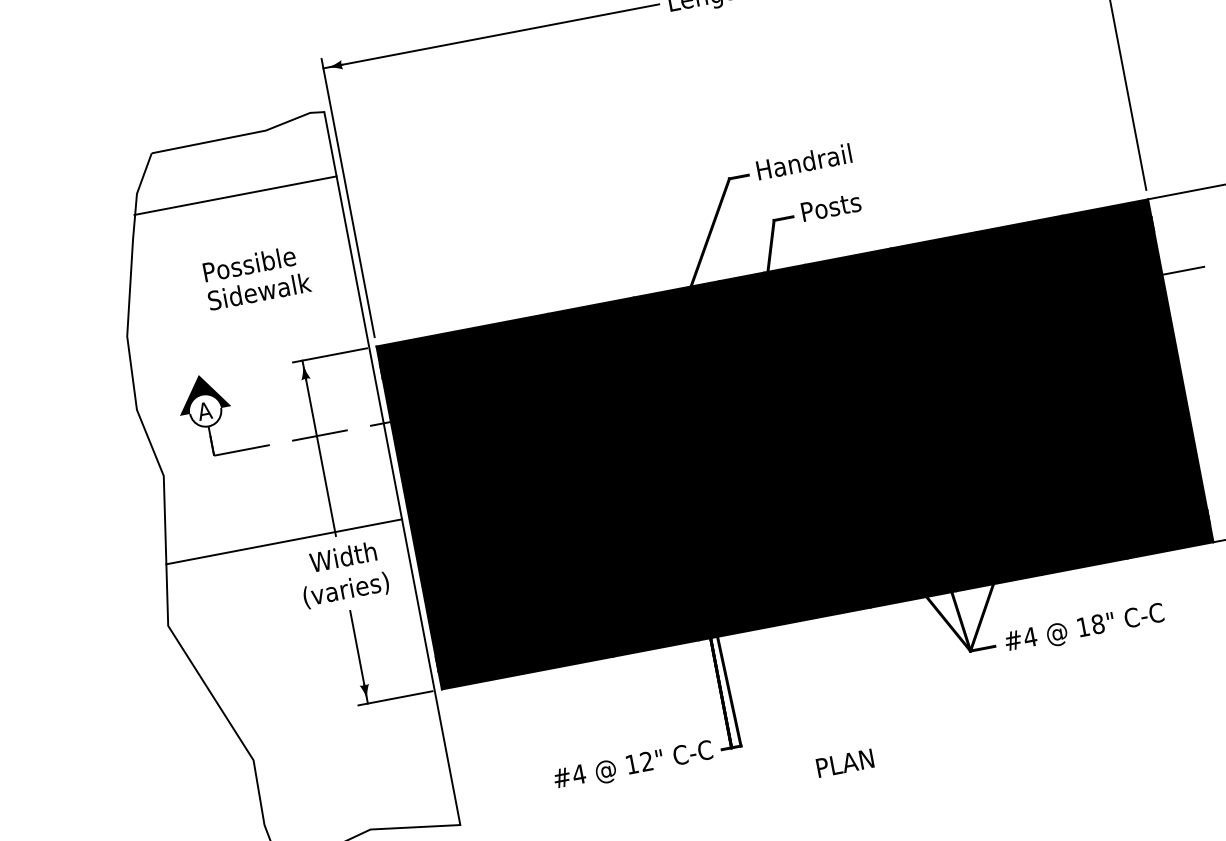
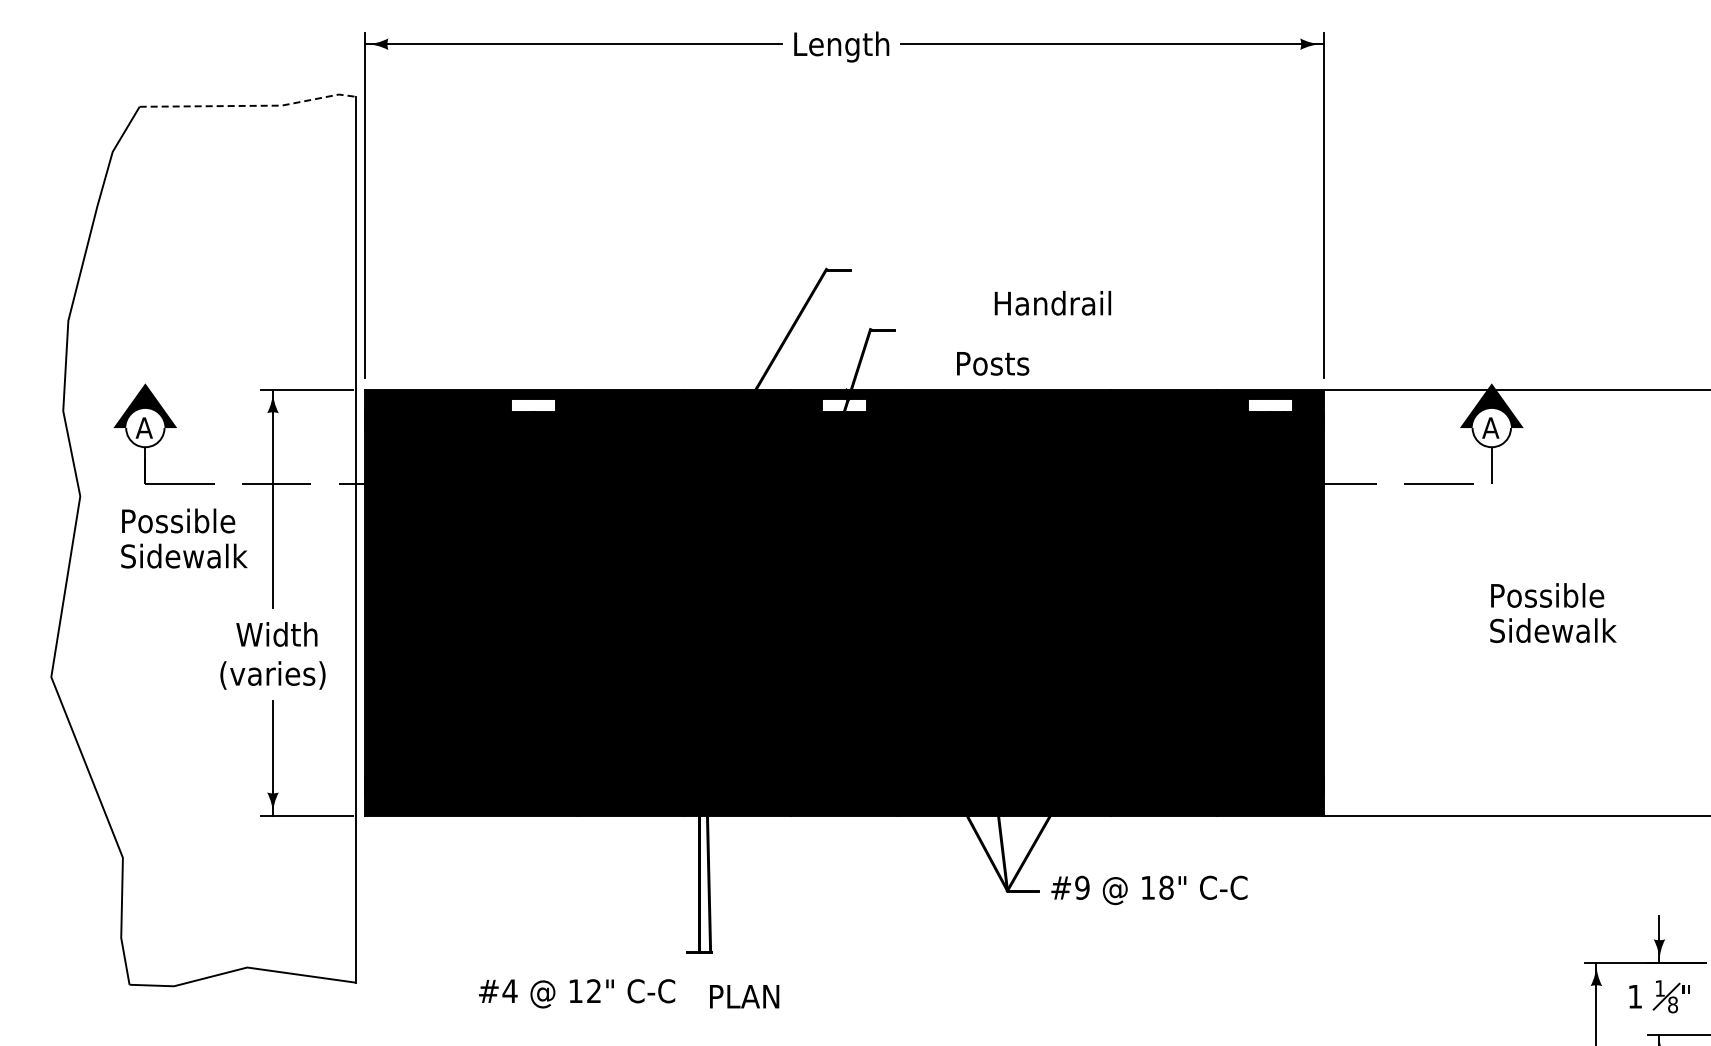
line: (240, 135) -> (250, 105), solid -> dashed
text: (803, 161) -> (1052, 302), moved
line: (235, 195) -> (230, 176), removed
text: (831, 206) -> (993, 363), moved
fill: (1107, 219) -> (1270, 404), removed
text: (256, 277) -> (184, 538), moved
fill: (764, 284) -> (844, 404), removed
fill: (514, 332) -> (533, 404), removed
line: (284, 541) -> (209, 602), removed
text: (1030, 636) -> (1082, 887), #4 -> #9
text: (845, 763) -> (744, 996), moved
text: (633, 765) -> (577, 993), moved

